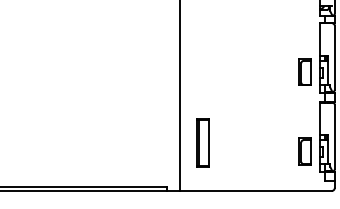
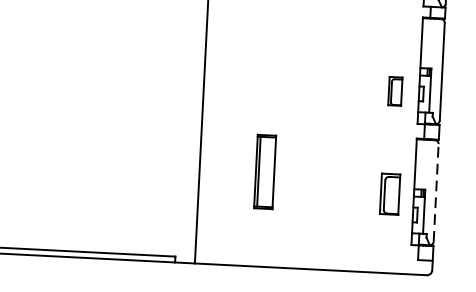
part: (304, 71) -> (394, 90), size x0.7
line: (334, 137) -> (435, 193), solid -> dashed
part: (202, 142) -> (265, 171), moved
part: (304, 151) -> (389, 194), moved

